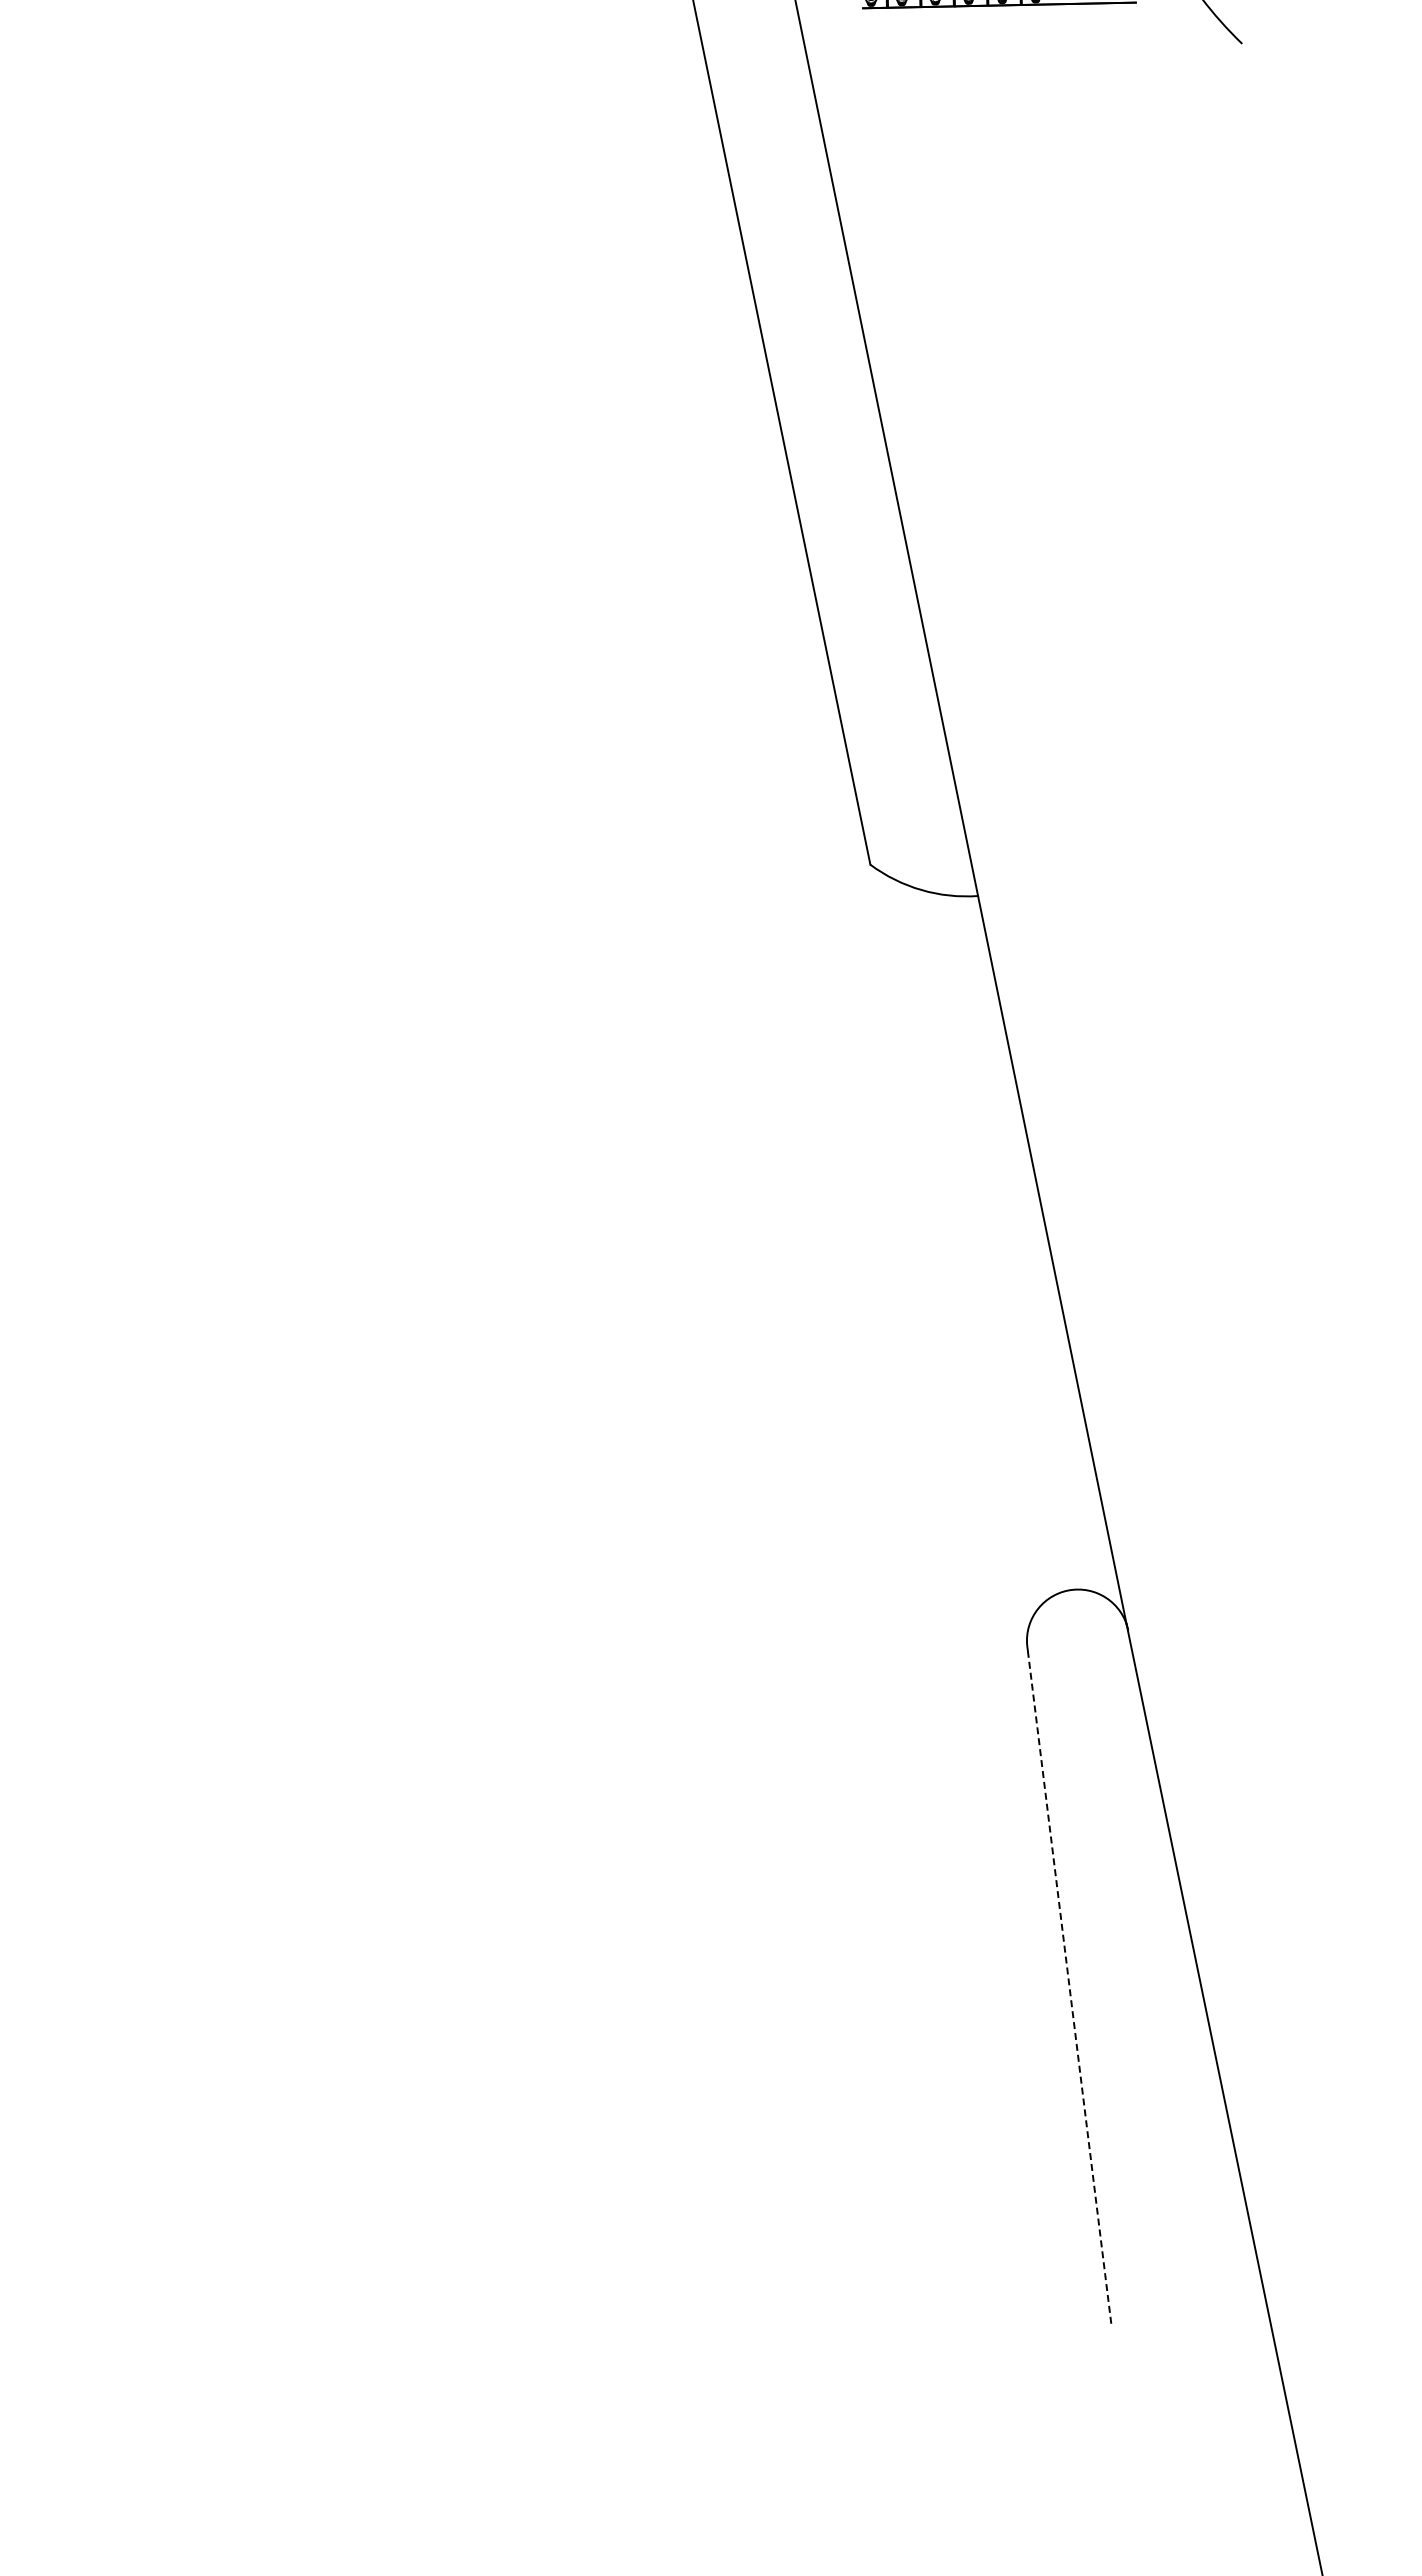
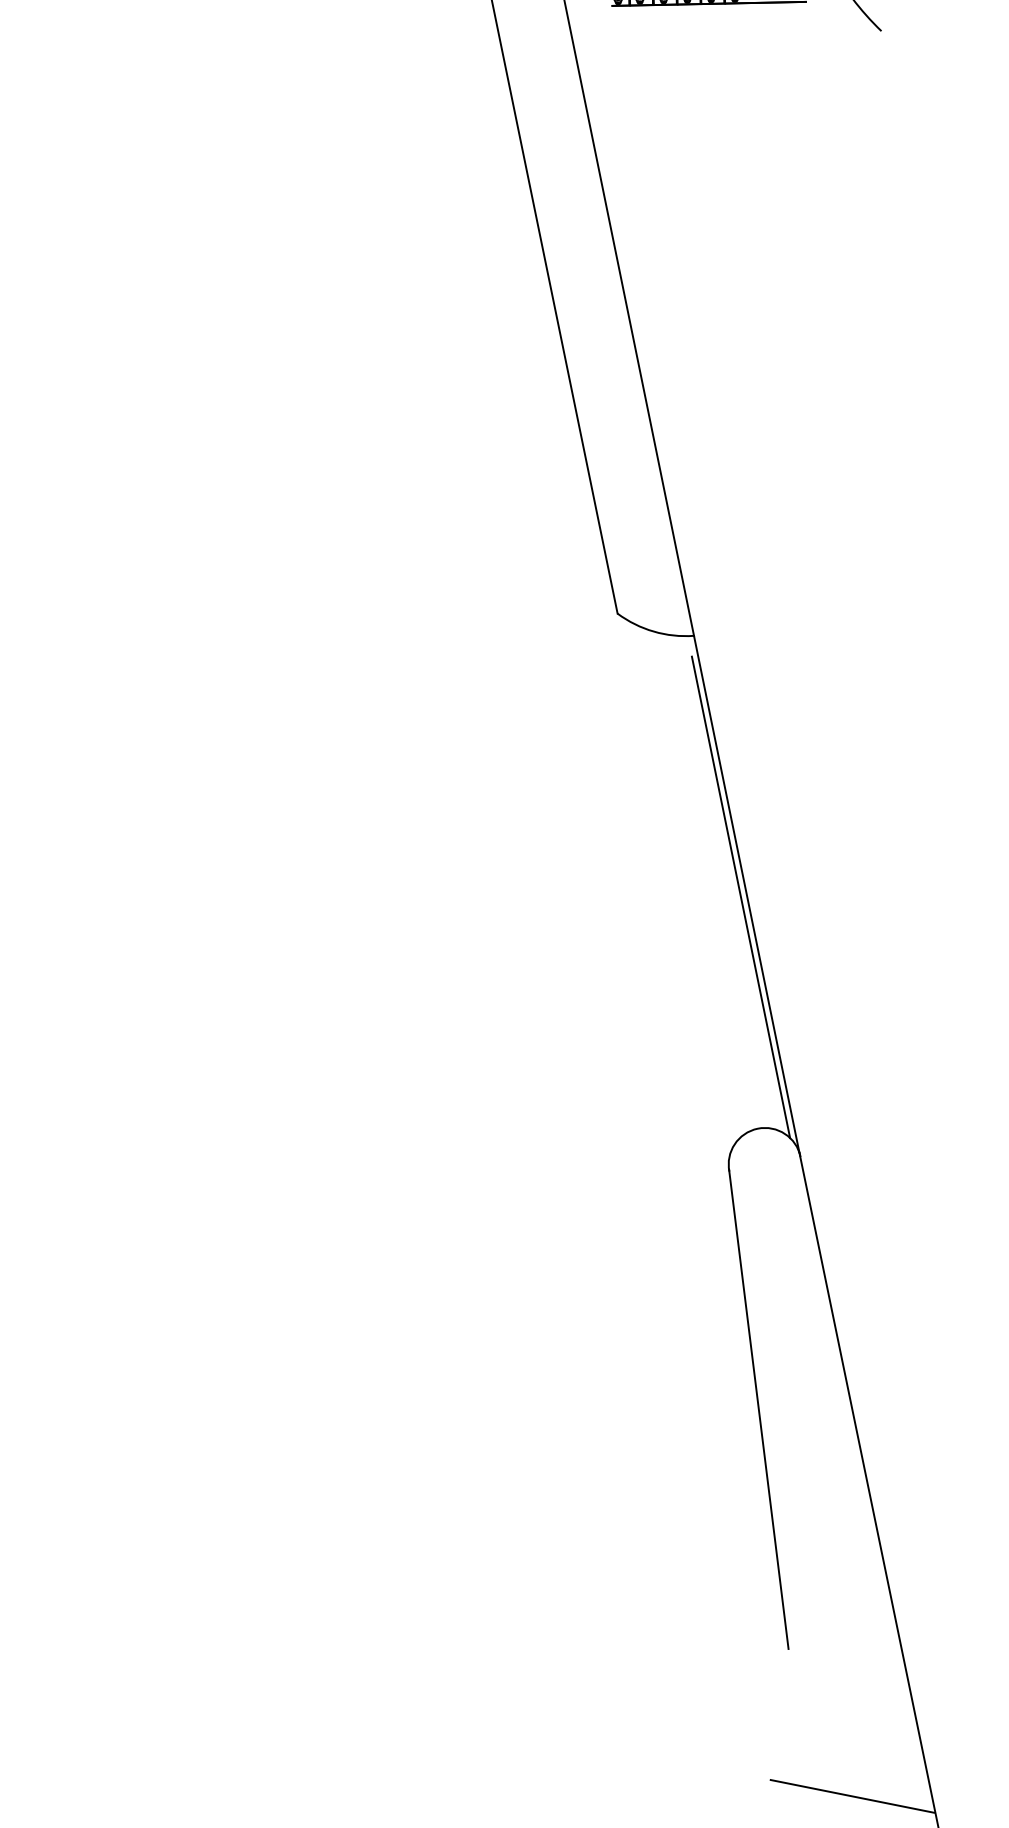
line: (1044, 1264) -> (741, 897), added
line: (1069, 1985) -> (758, 1408), dashed -> solid
line: (1201, 2531) -> (852, 1796), added

